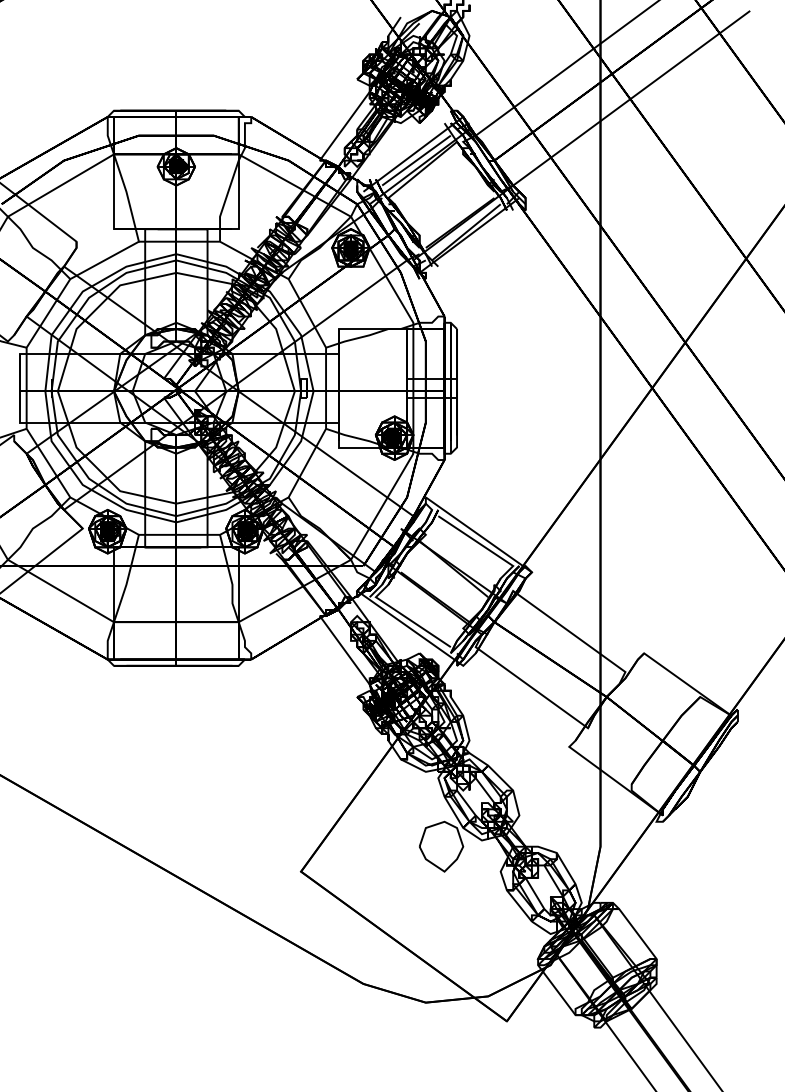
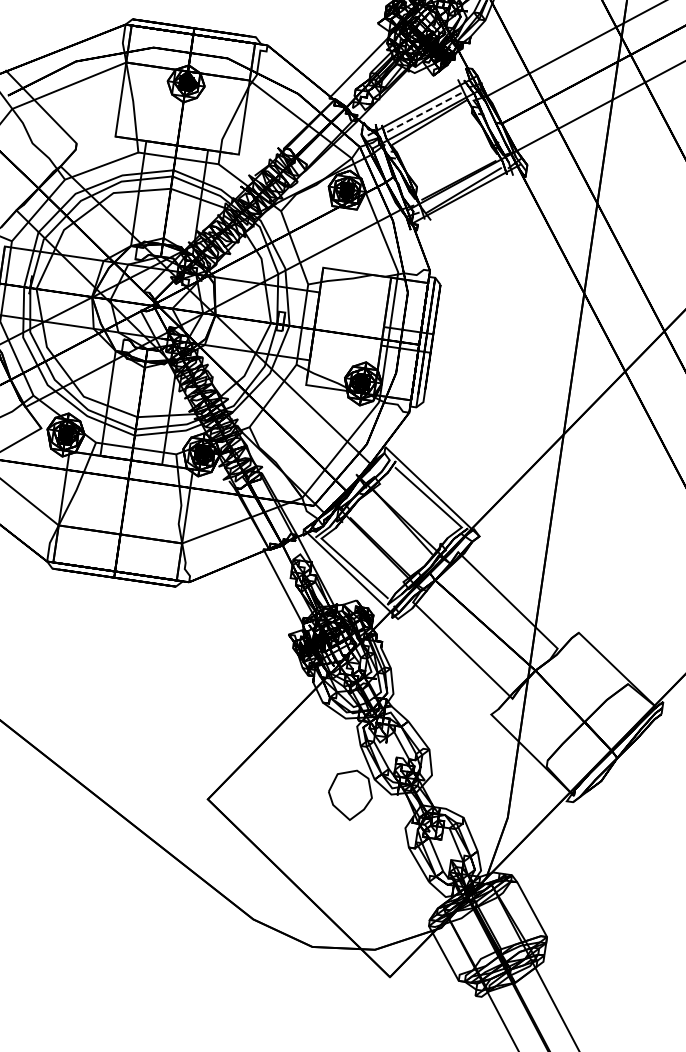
line: (416, 160) -> (424, 112), solid -> dashed

